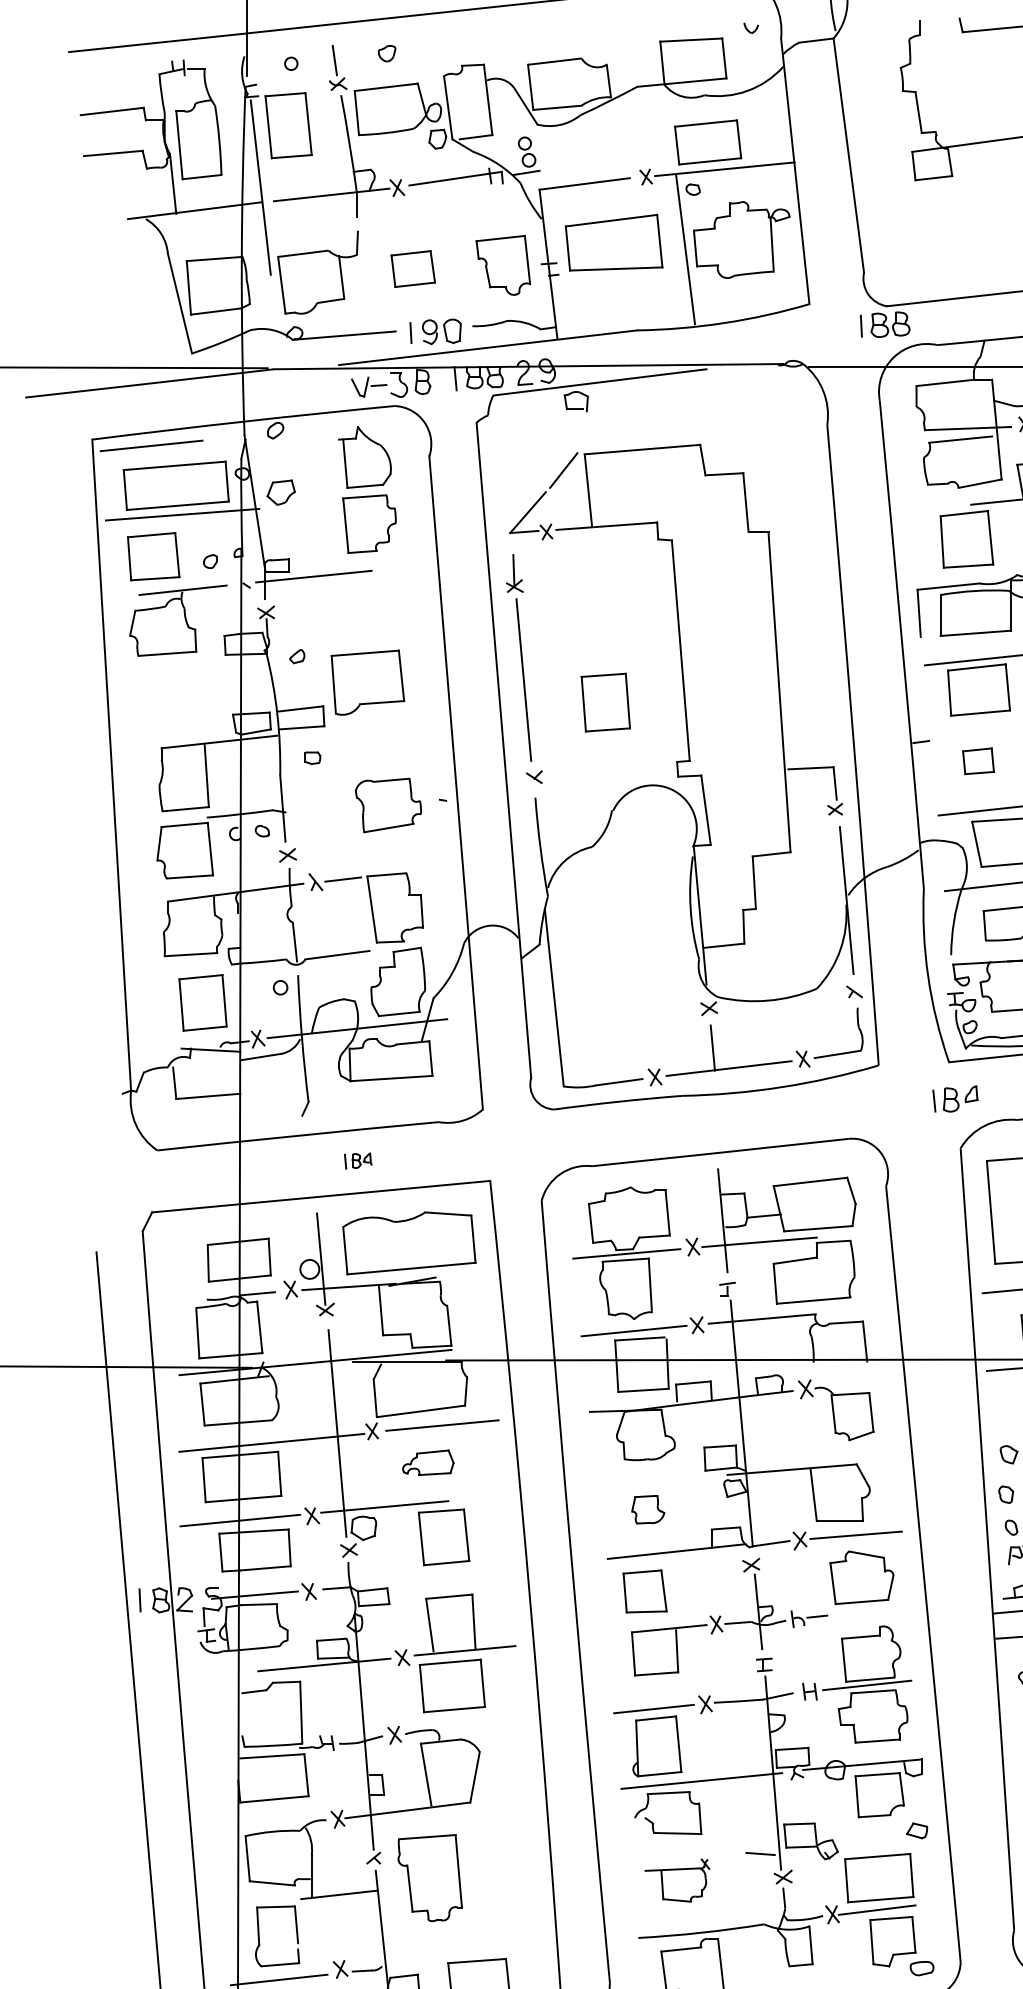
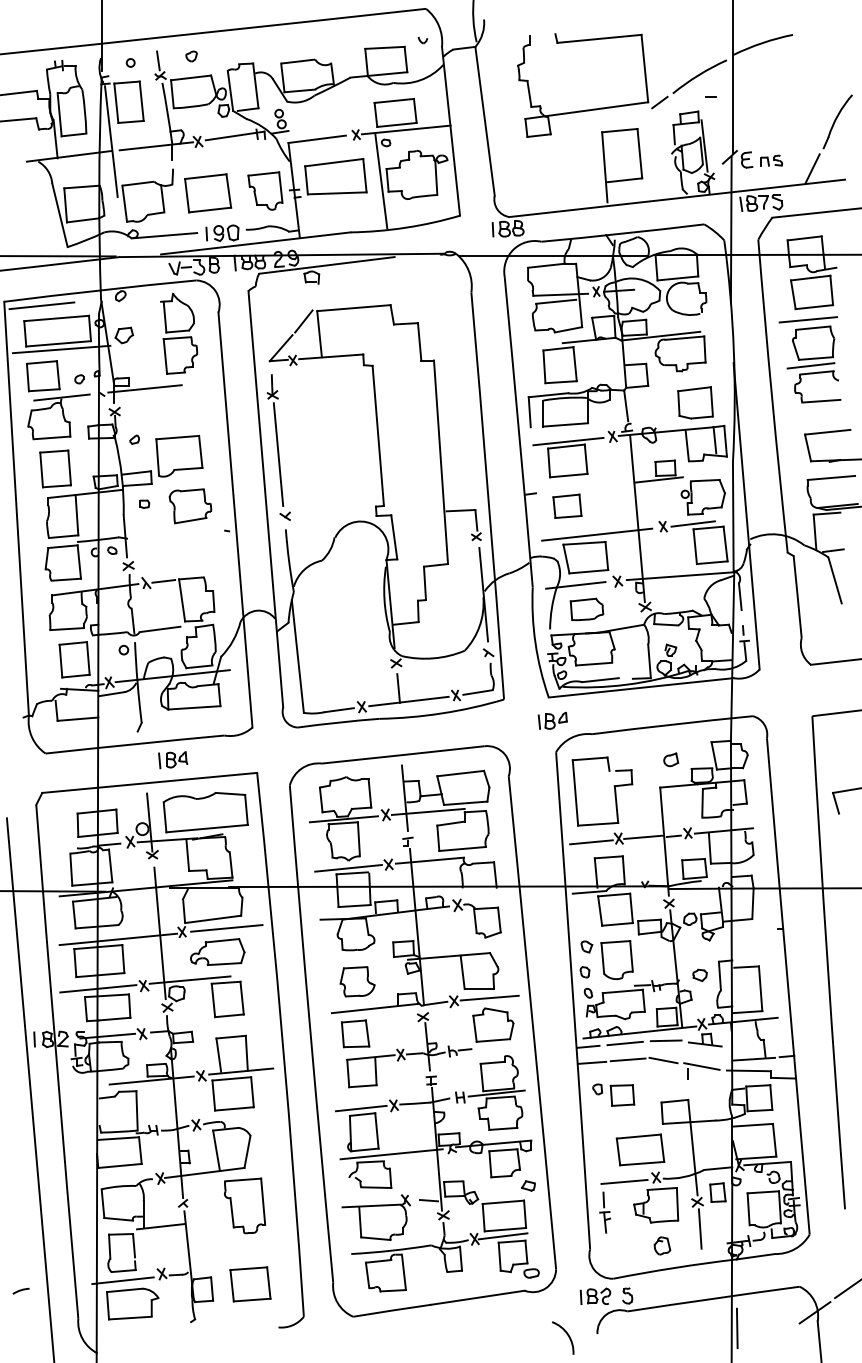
part: (413, 269) -> (208, 193), size x1.67
part: (605, 701) -> (55, 468), moved
part: (978, 760) -> (567, 505), size x1.43
part: (388, 805) -> (190, 506), moved
part: (358, 1161) -> (173, 760), size x1.67
part: (427, 1461) -> (217, 951), size x1.67
part: (648, 1509) -> (357, 981), size x1.67
part: (430, 1877) -> (245, 1205), moved
part: (676, 1880) -> (375, 1217), size x1.67

